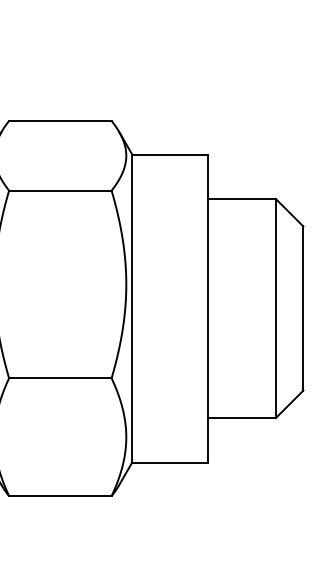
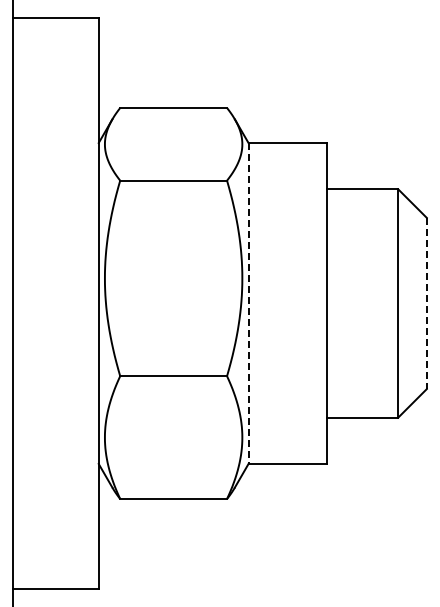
line: (132, 308) -> (248, 303), solid -> dashed
line: (302, 308) -> (426, 303), solid -> dashed

